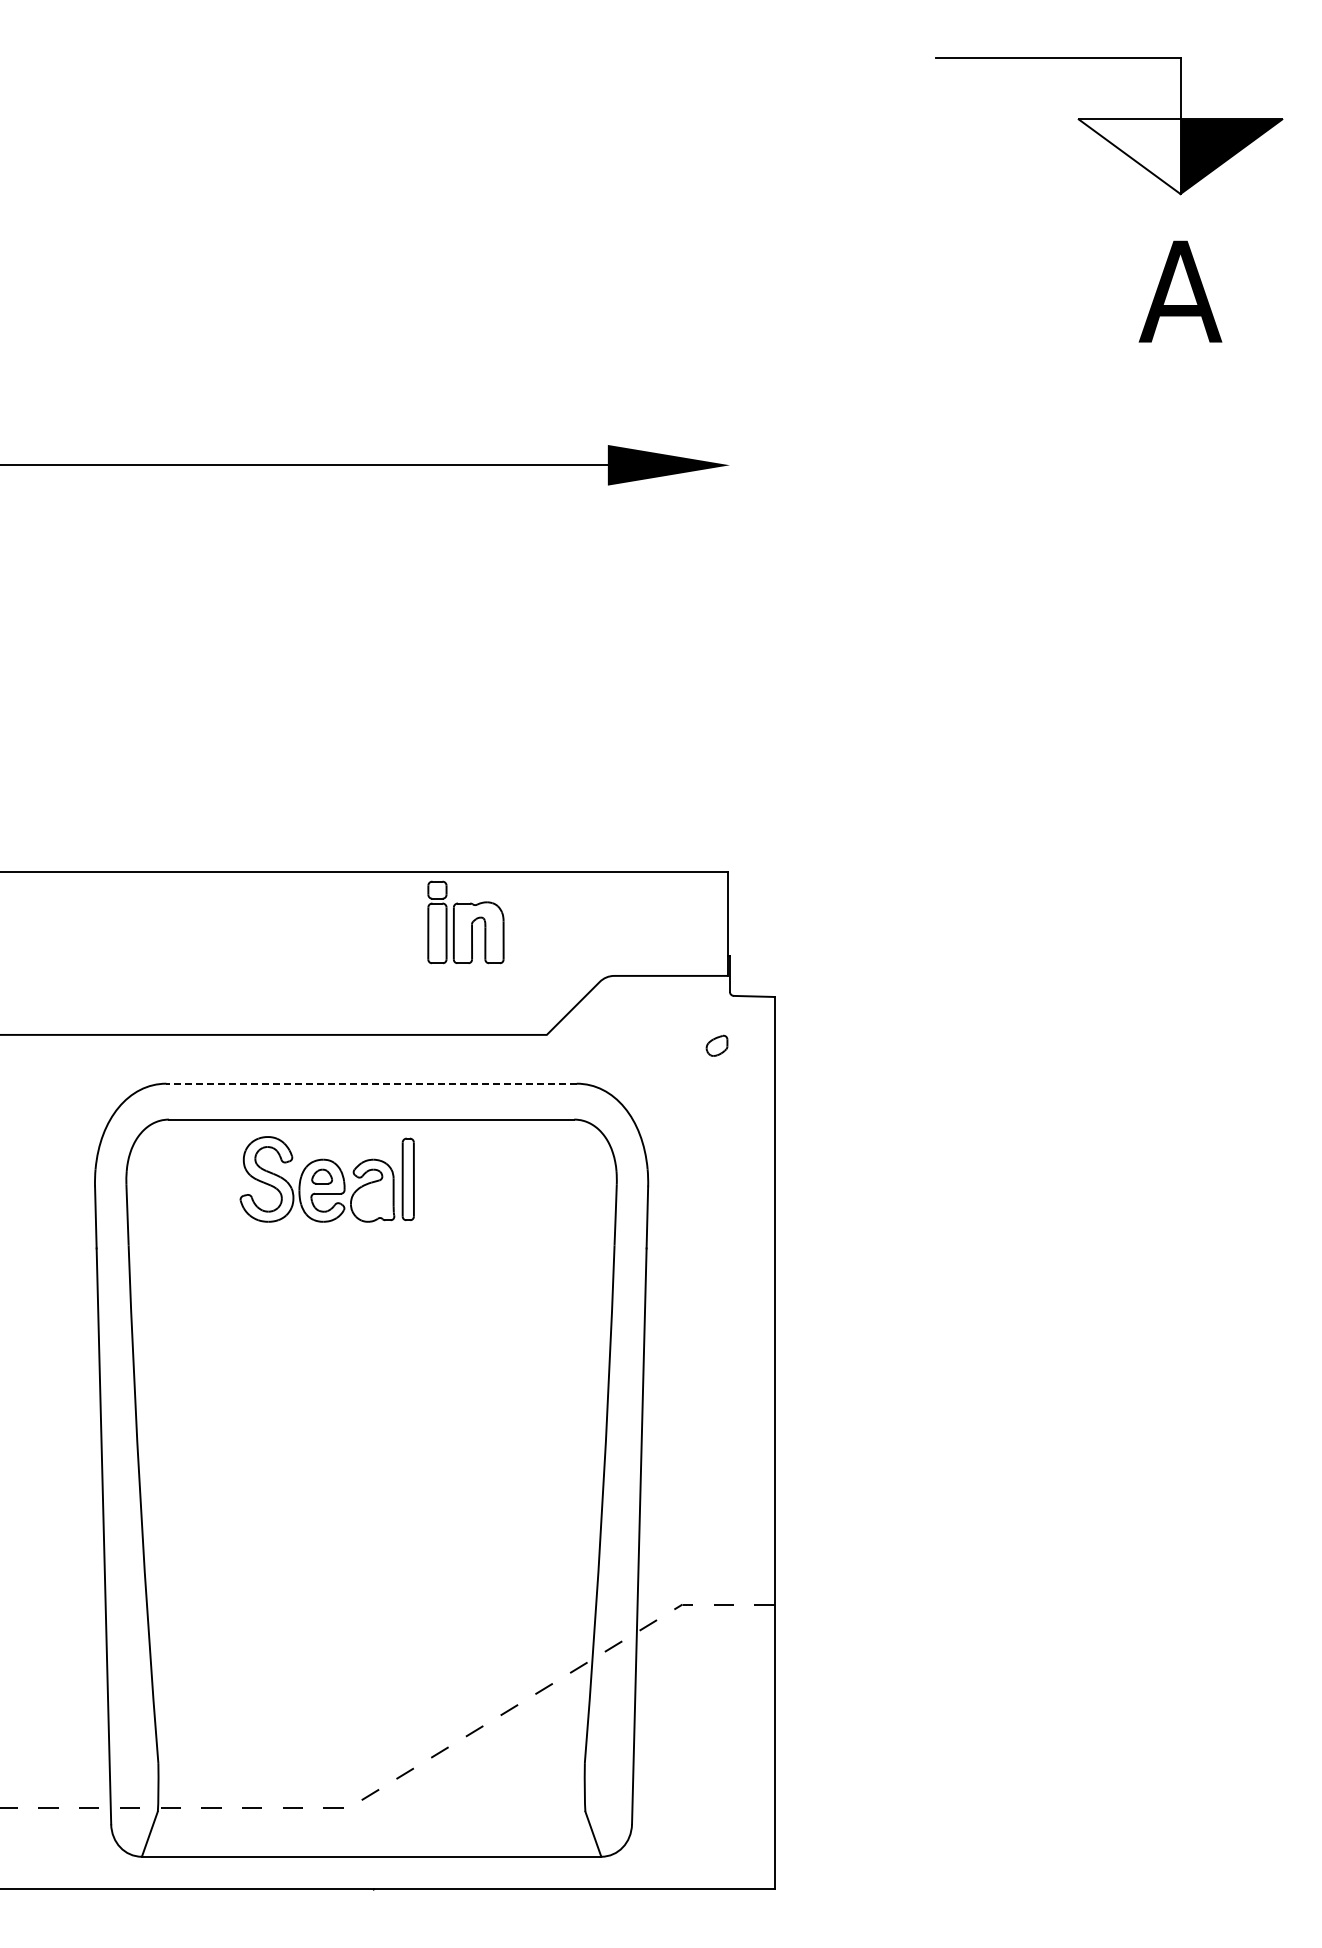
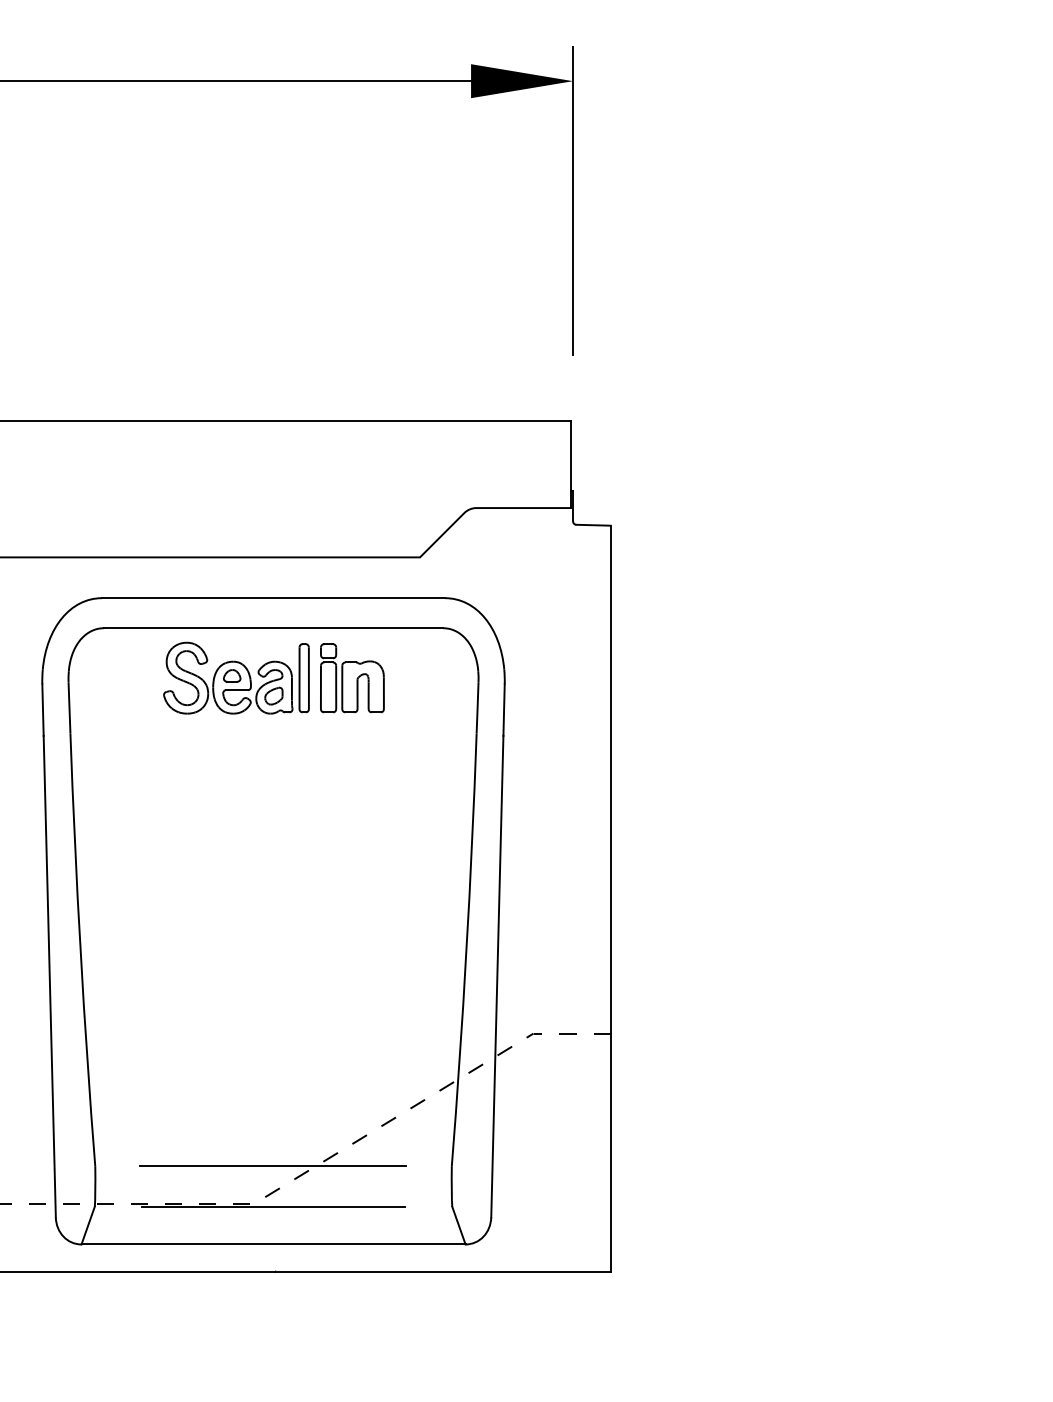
line: (729, 608) -> (572, 200), added
part: (465, 922) -> (352, 678), moved
part: (716, 1045) -> (273, 695), moved
line: (371, 1083) -> (273, 598), dashed -> solid
line: (370, 1763) -> (272, 1166), added
line: (371, 1811) -> (273, 1206), added

